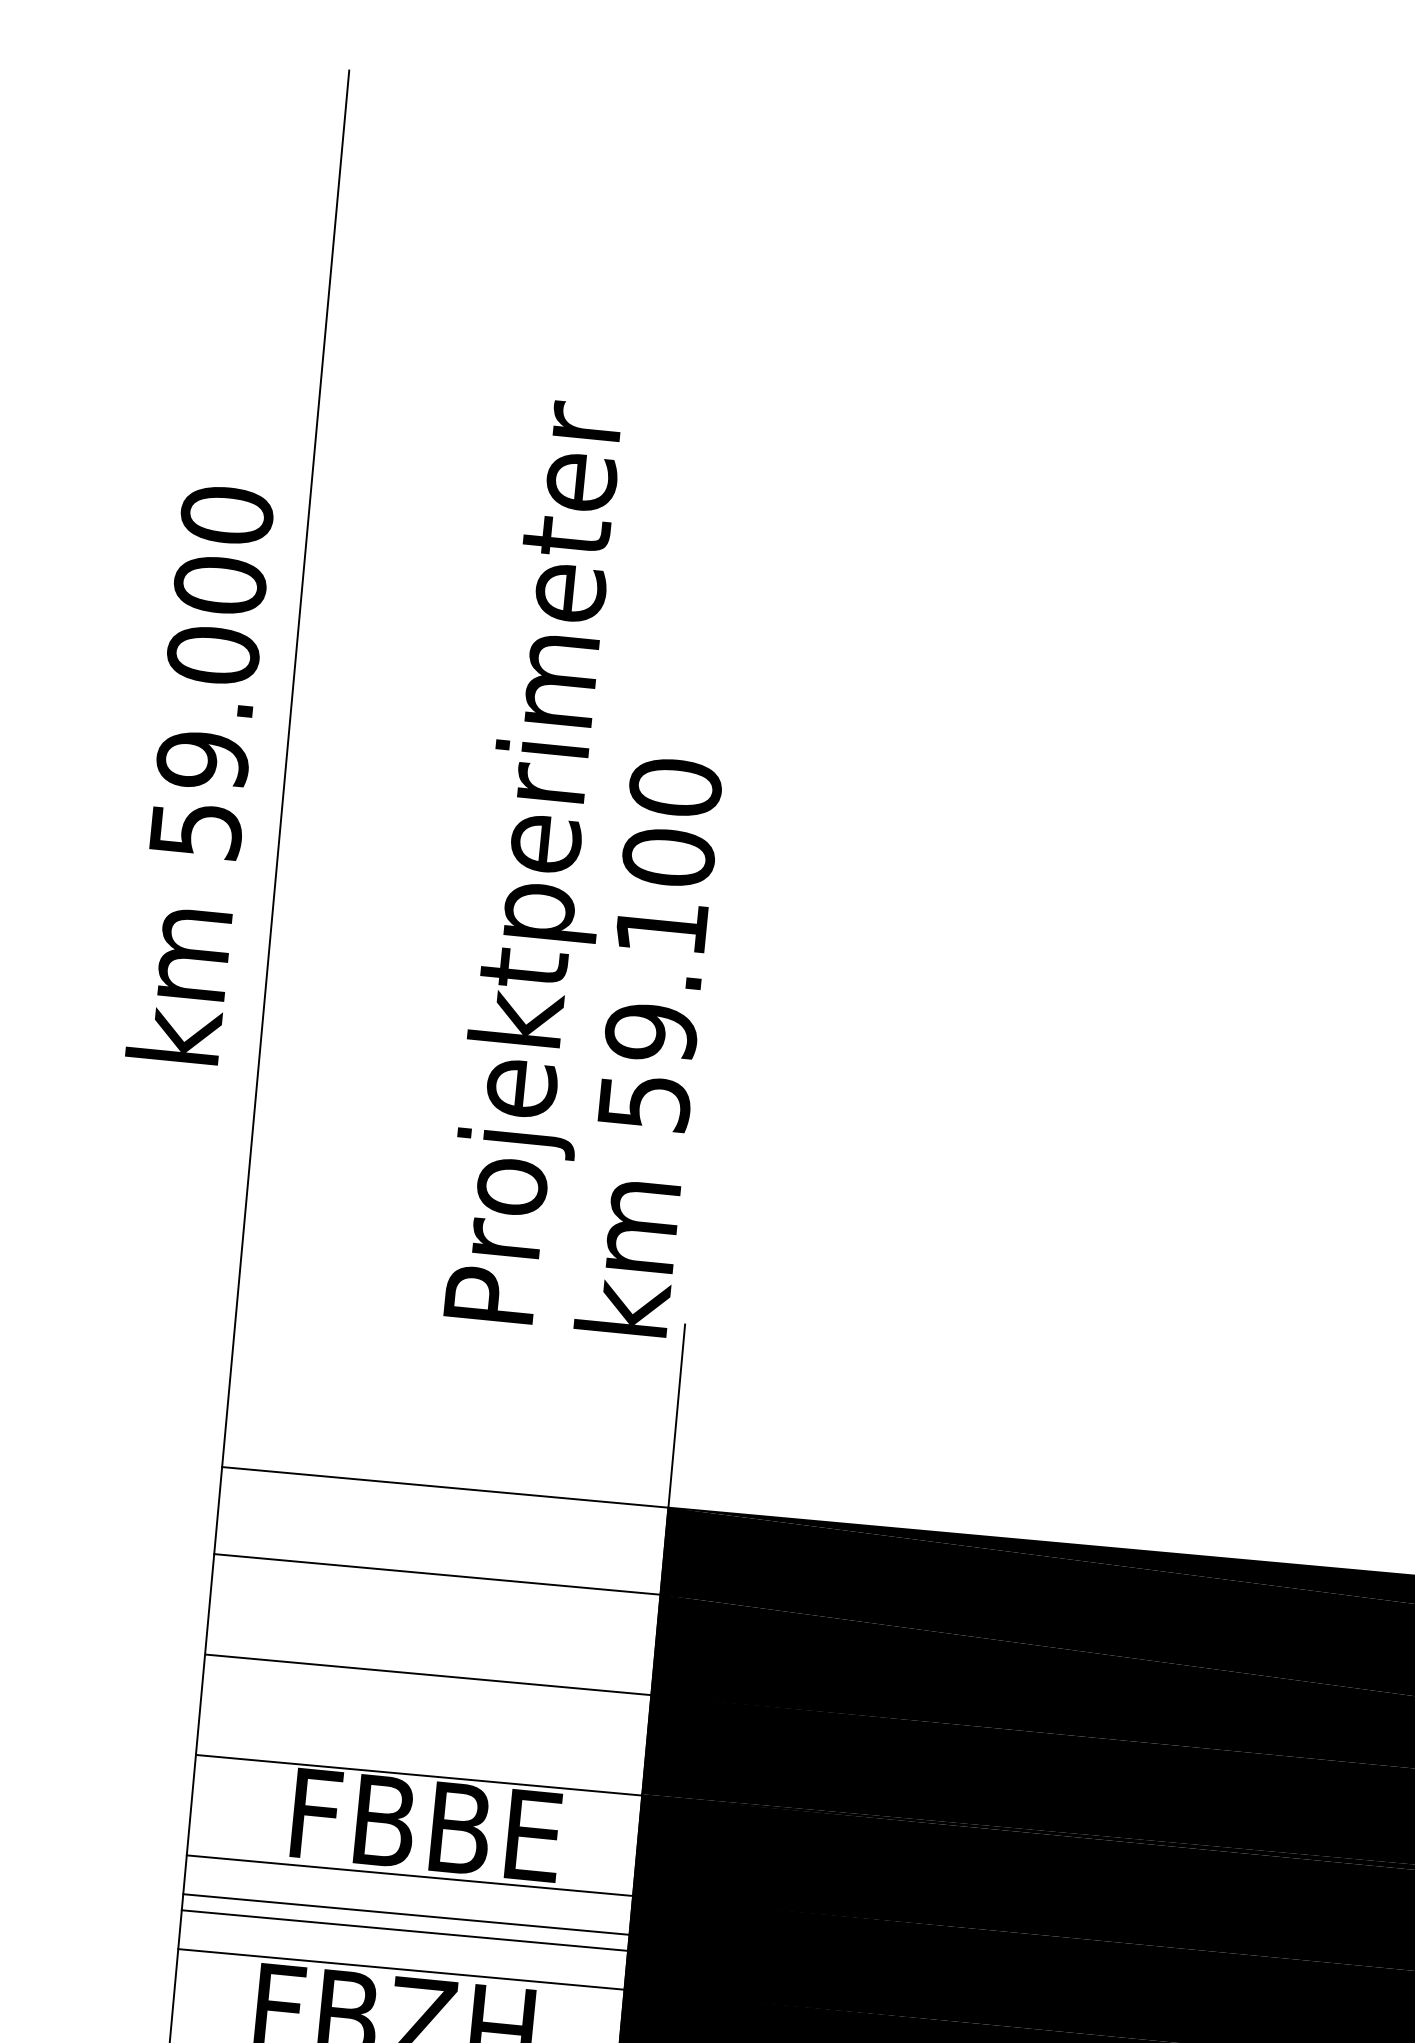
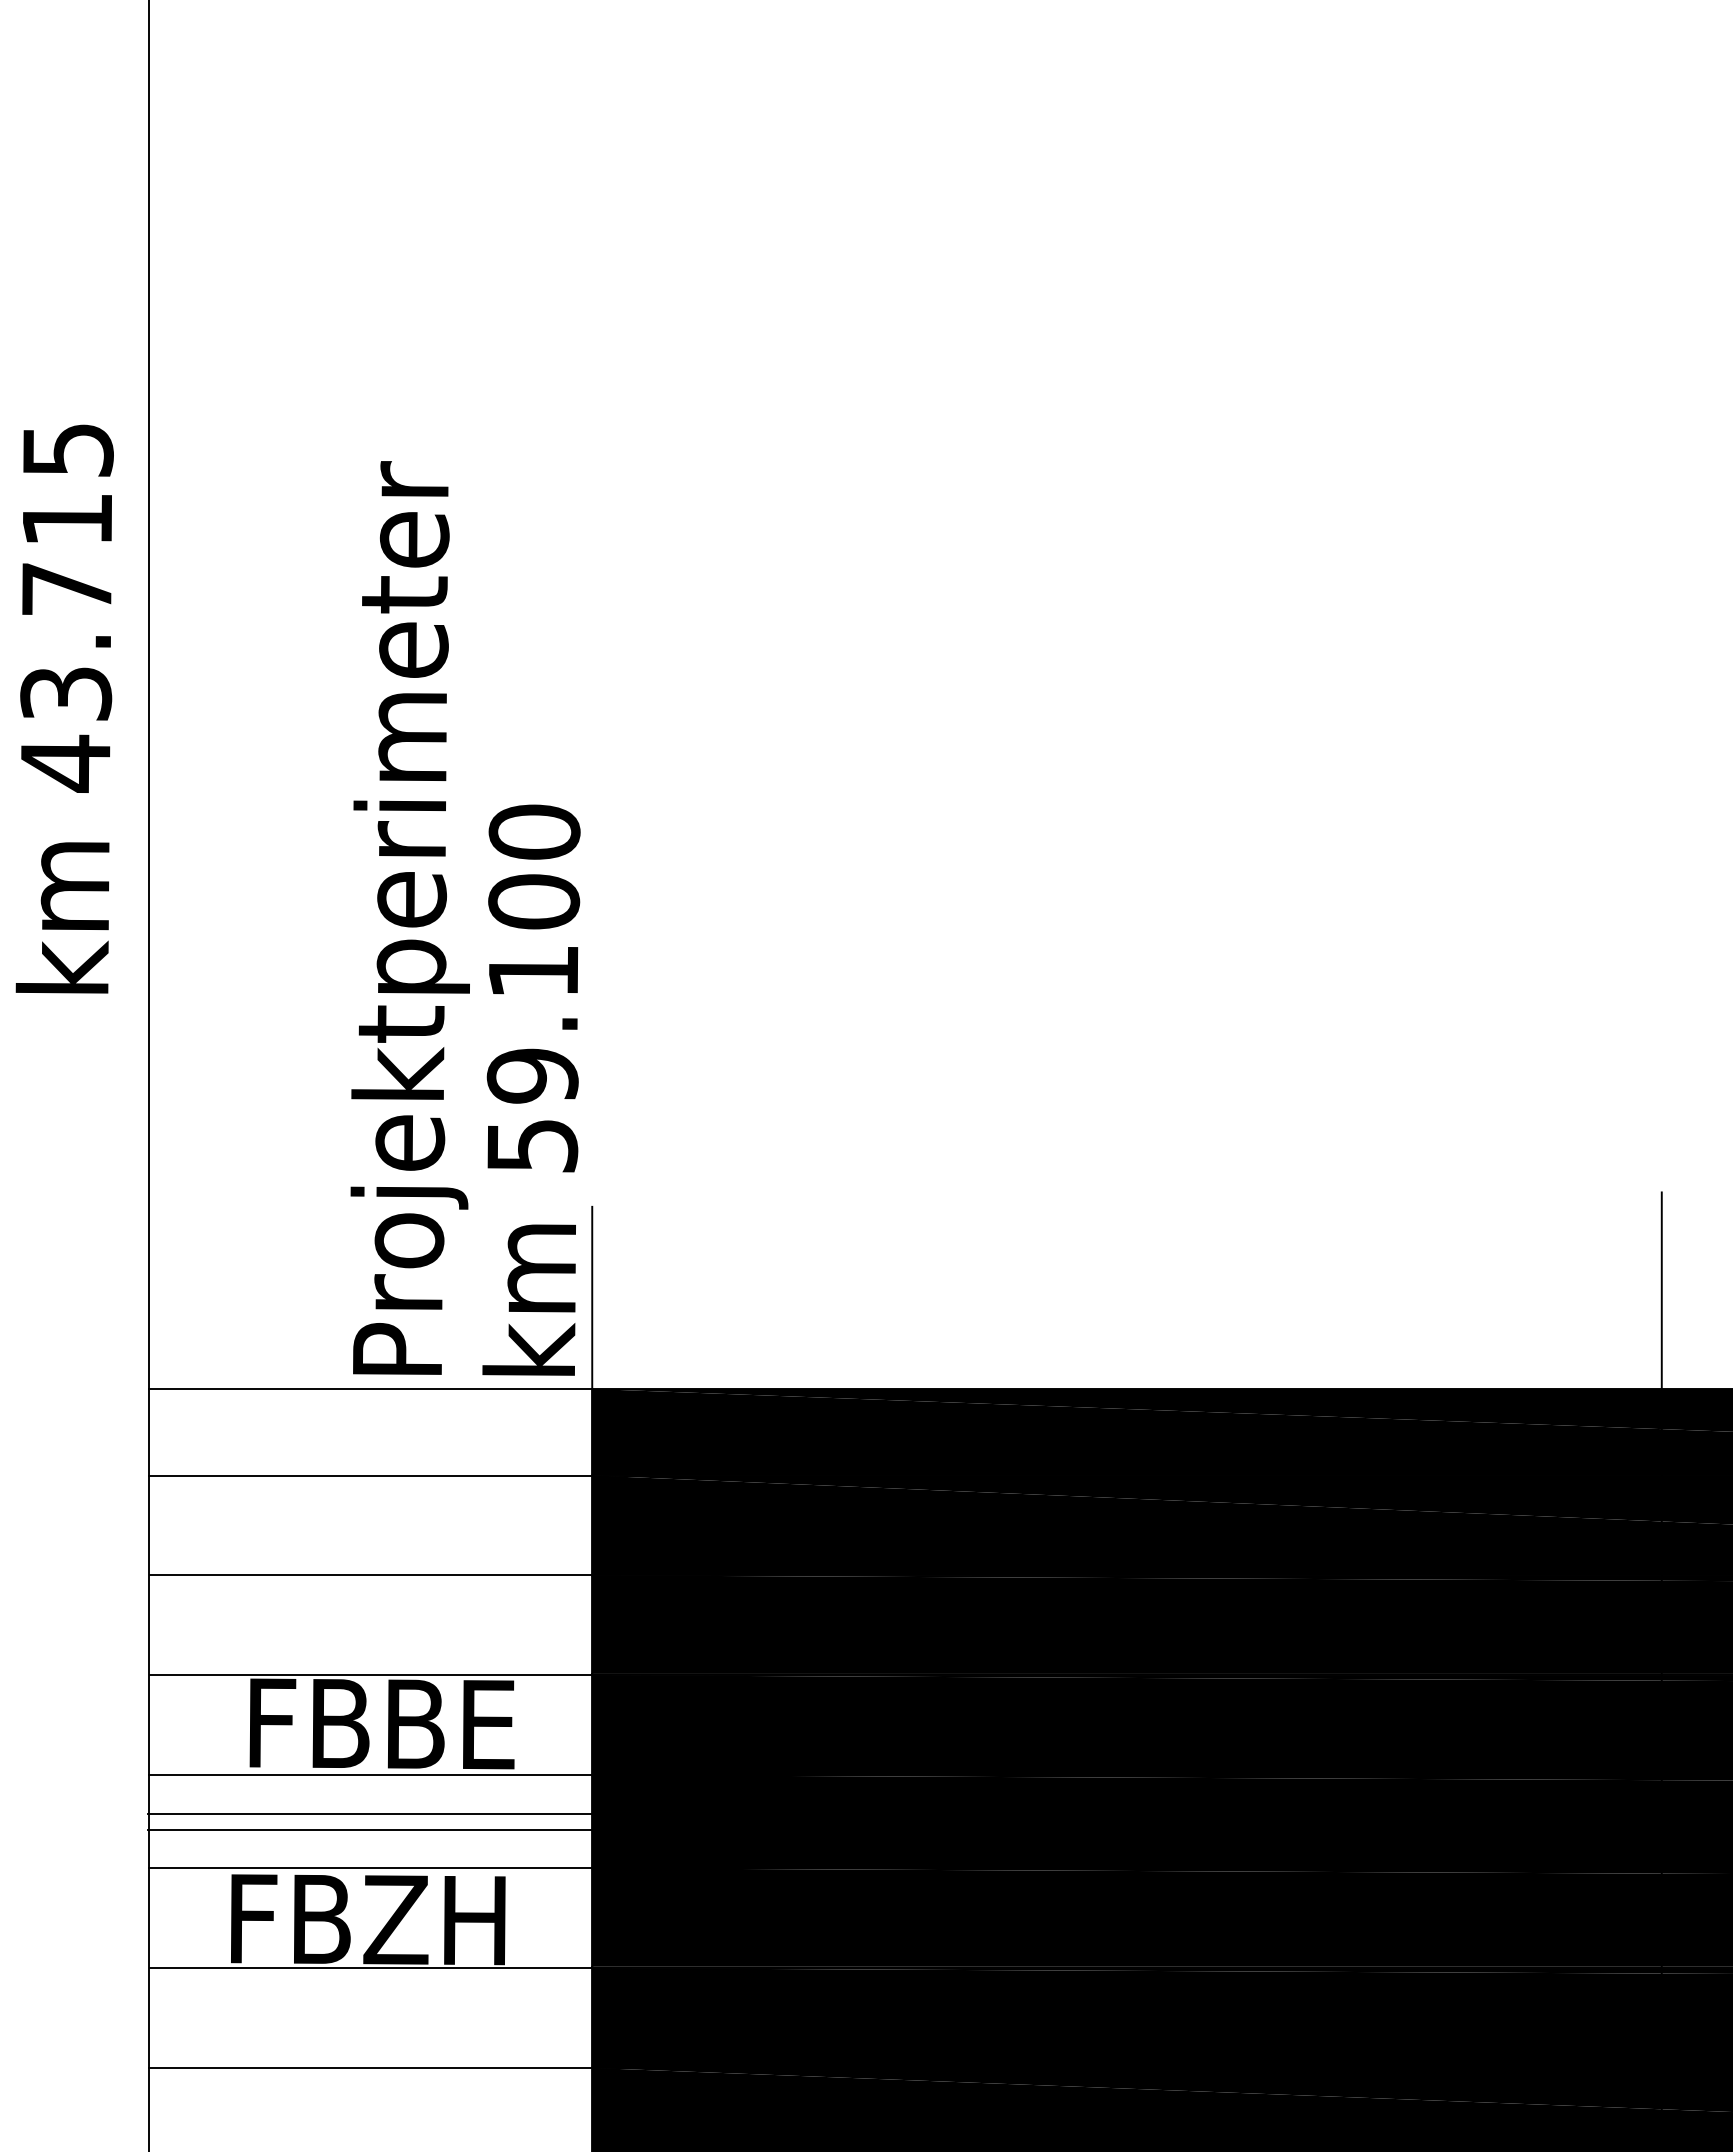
text: (211, 673) -> (66, 607), 59.000 -> 43.715
text: (598, 868) -> (465, 918), moved

